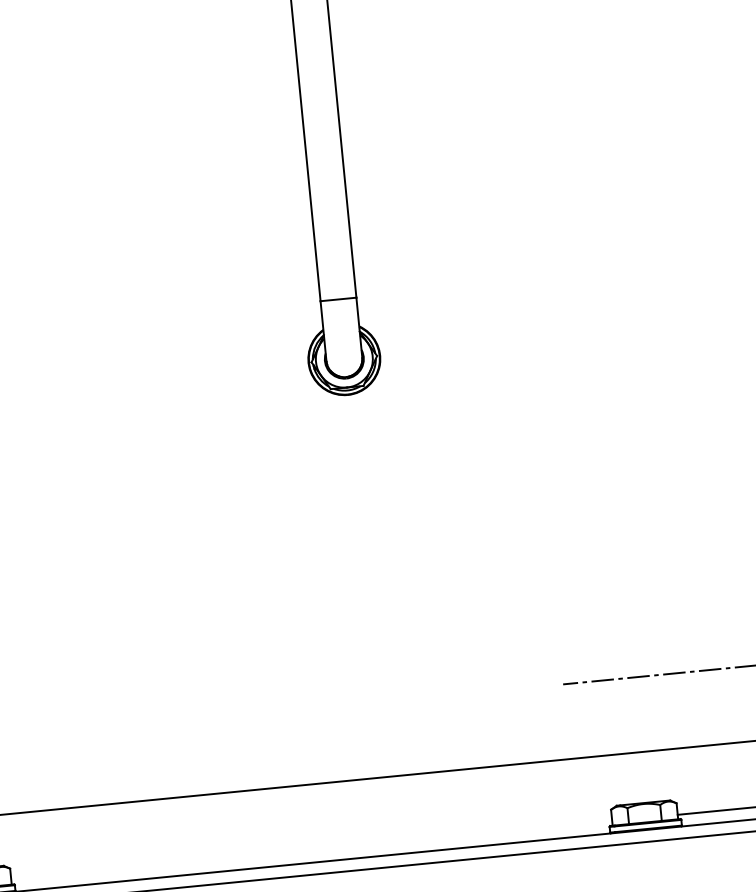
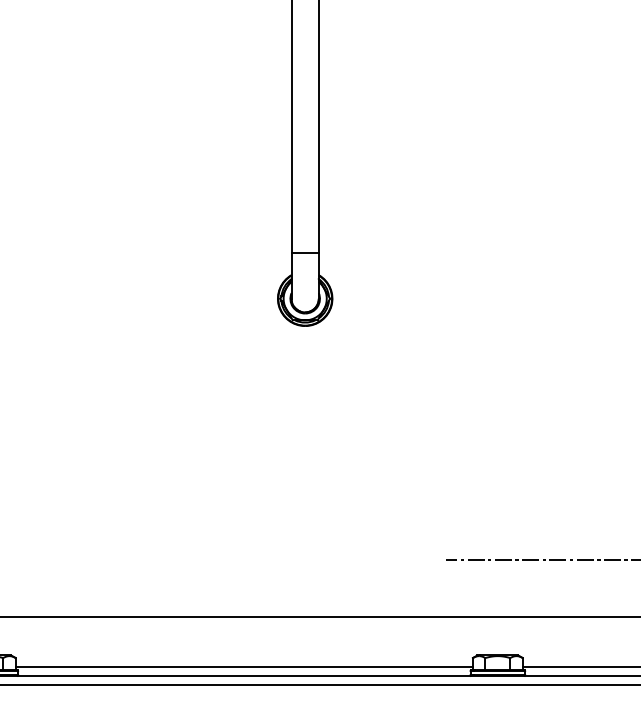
line: (310, 850) -> (243, 666), added

